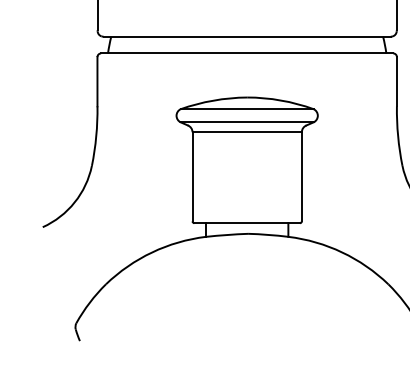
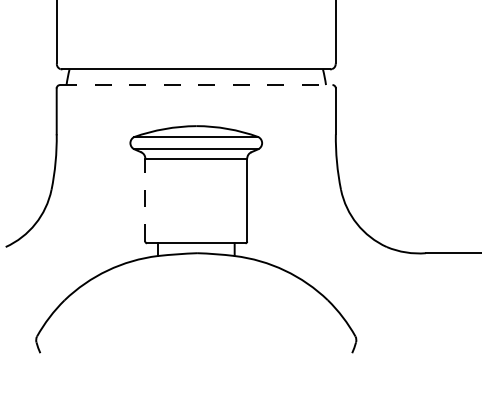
line: (247, 53) -> (196, 85), solid -> dashed
line: (192, 177) -> (145, 200), solid -> dashed

